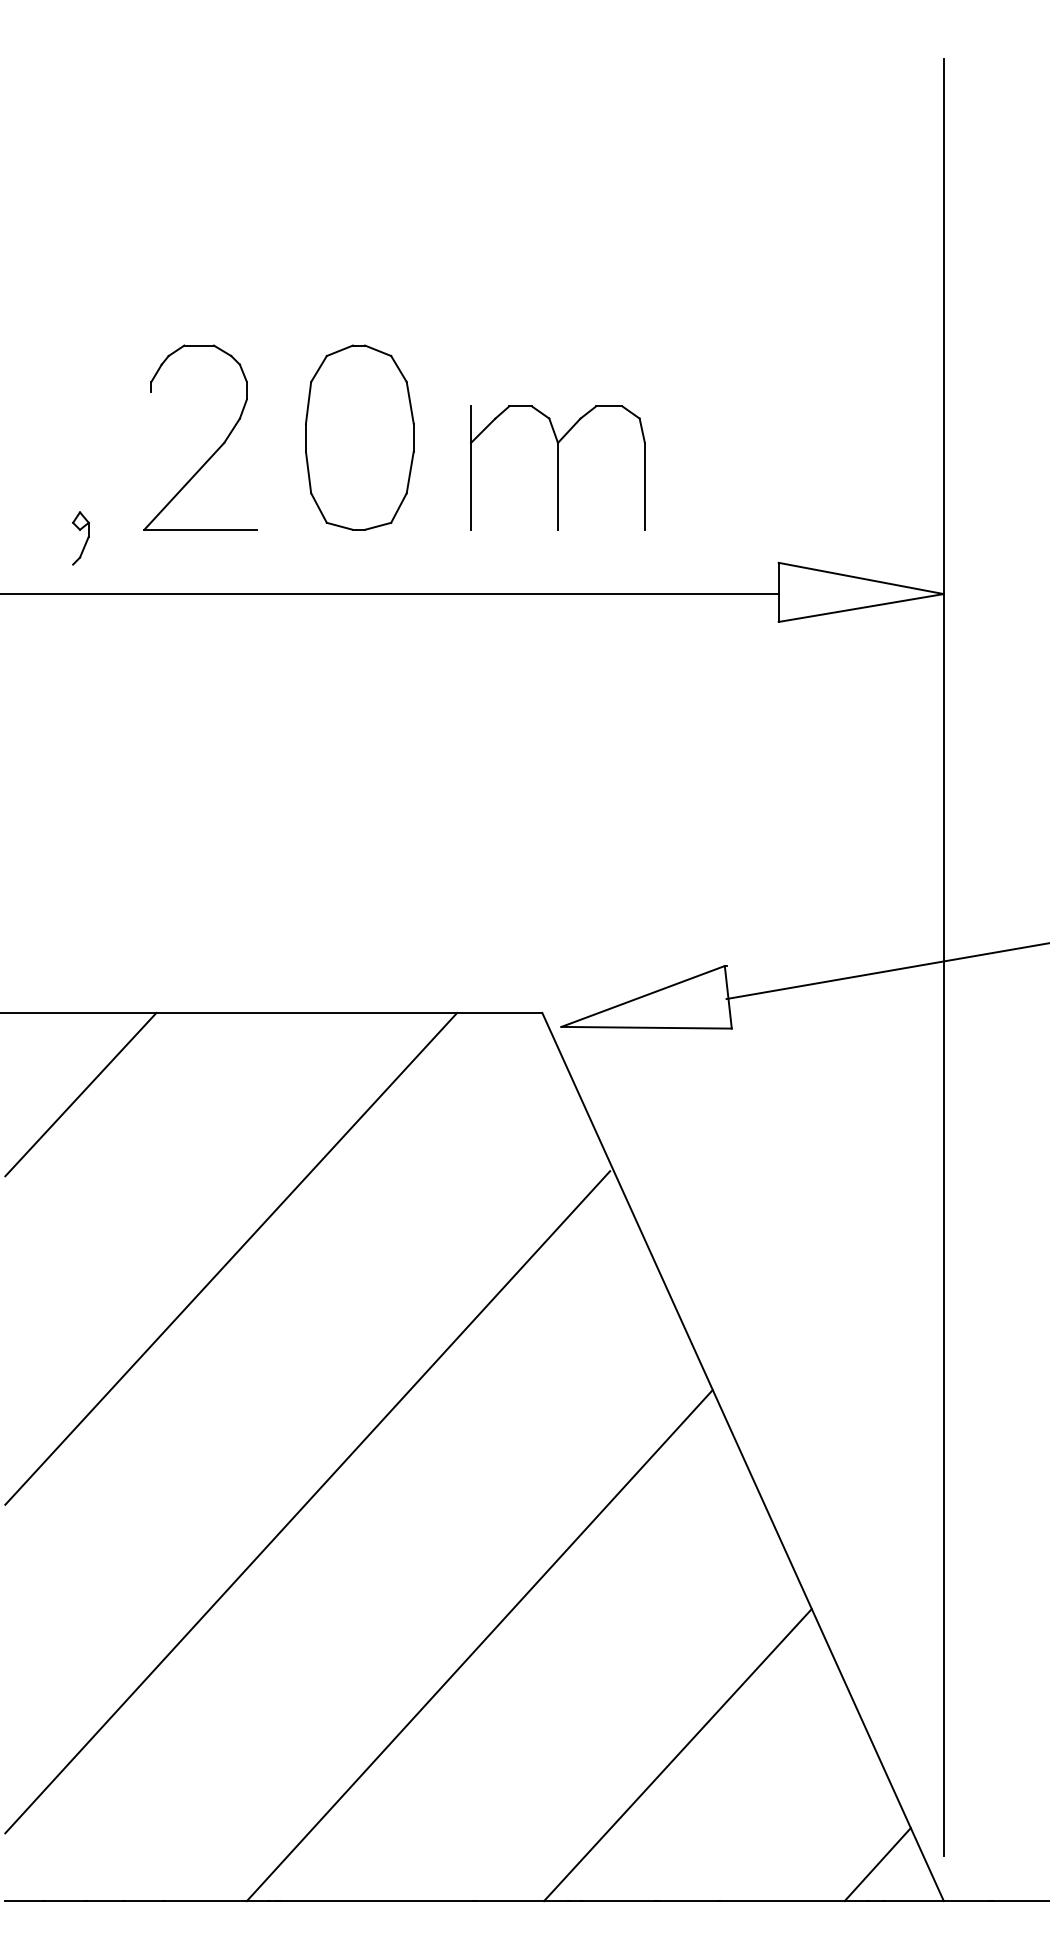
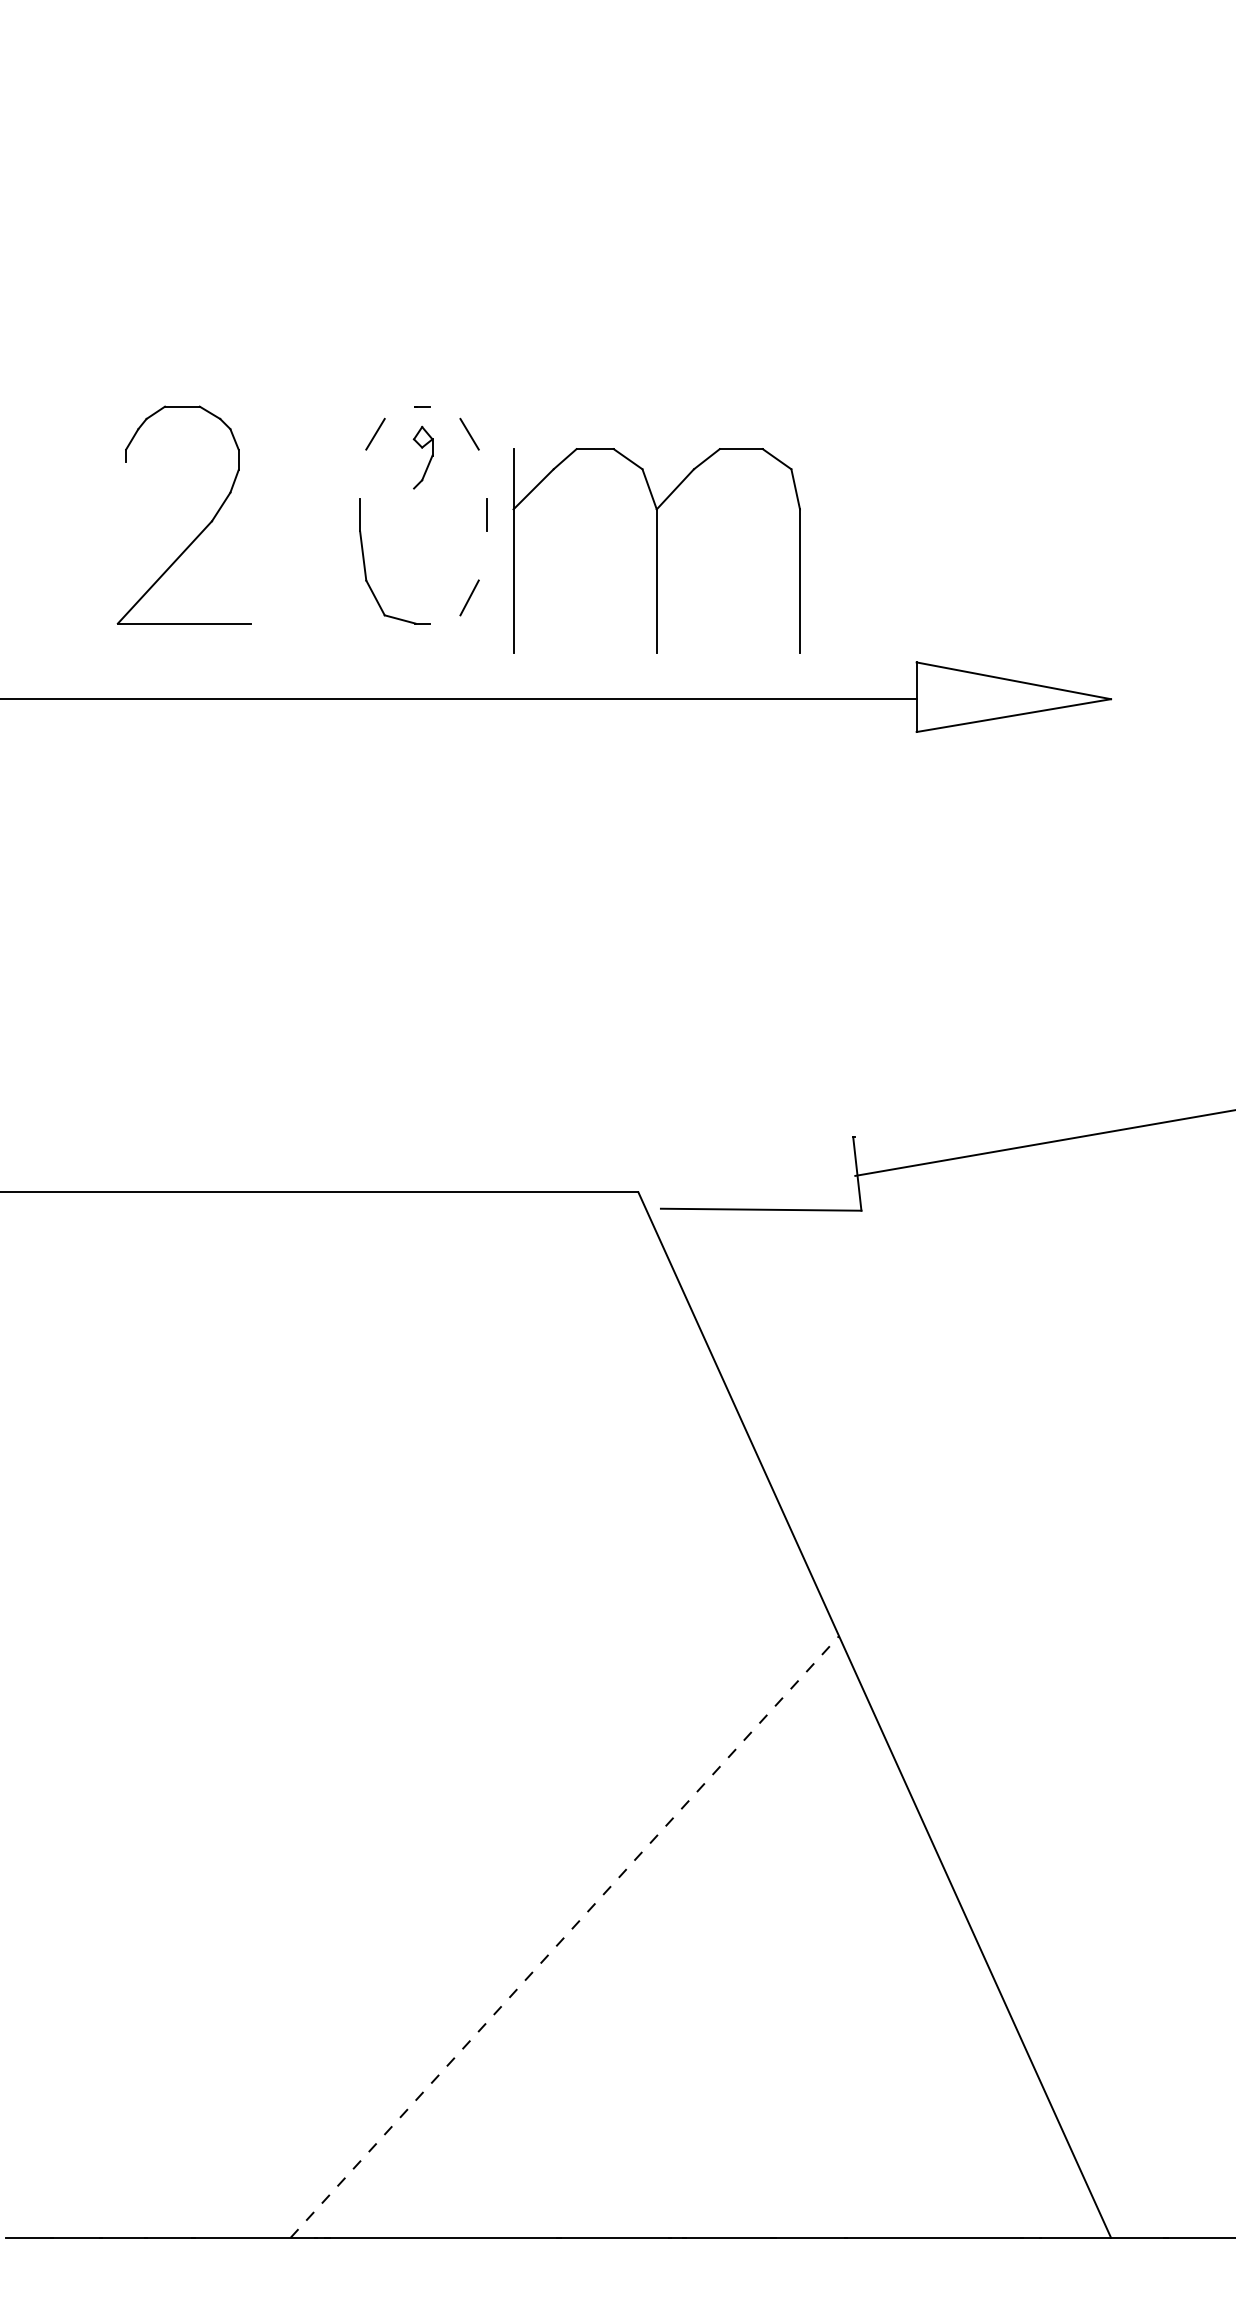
line: (339, 350) -> (399, 412), removed
line: (377, 350) -> (444, 412), removed
line: (308, 402) -> (363, 473), removed
line: (409, 402) -> (482, 473), removed
part: (217, 448) -> (204, 527), moved
part: (557, 467) -> (656, 550), size x1.4
line: (409, 471) -> (482, 555), removed
line: (377, 526) -> (444, 619), removed
part: (86, 539) -> (429, 459), moved
line: (944, 957) -> (1111, 1126), removed
line: (642, 996) -> (756, 1172), removed
line: (81, 1094) -> (95, 1288), removed
line: (231, 1258) -> (272, 1481), removed
line: (307, 1501) -> (362, 1767), removed
line: (479, 1646) -> (564, 1937), solid -> dashed
line: (677, 1754) -> (797, 2065), removed
line: (877, 1864) -> (1033, 2194), removed

